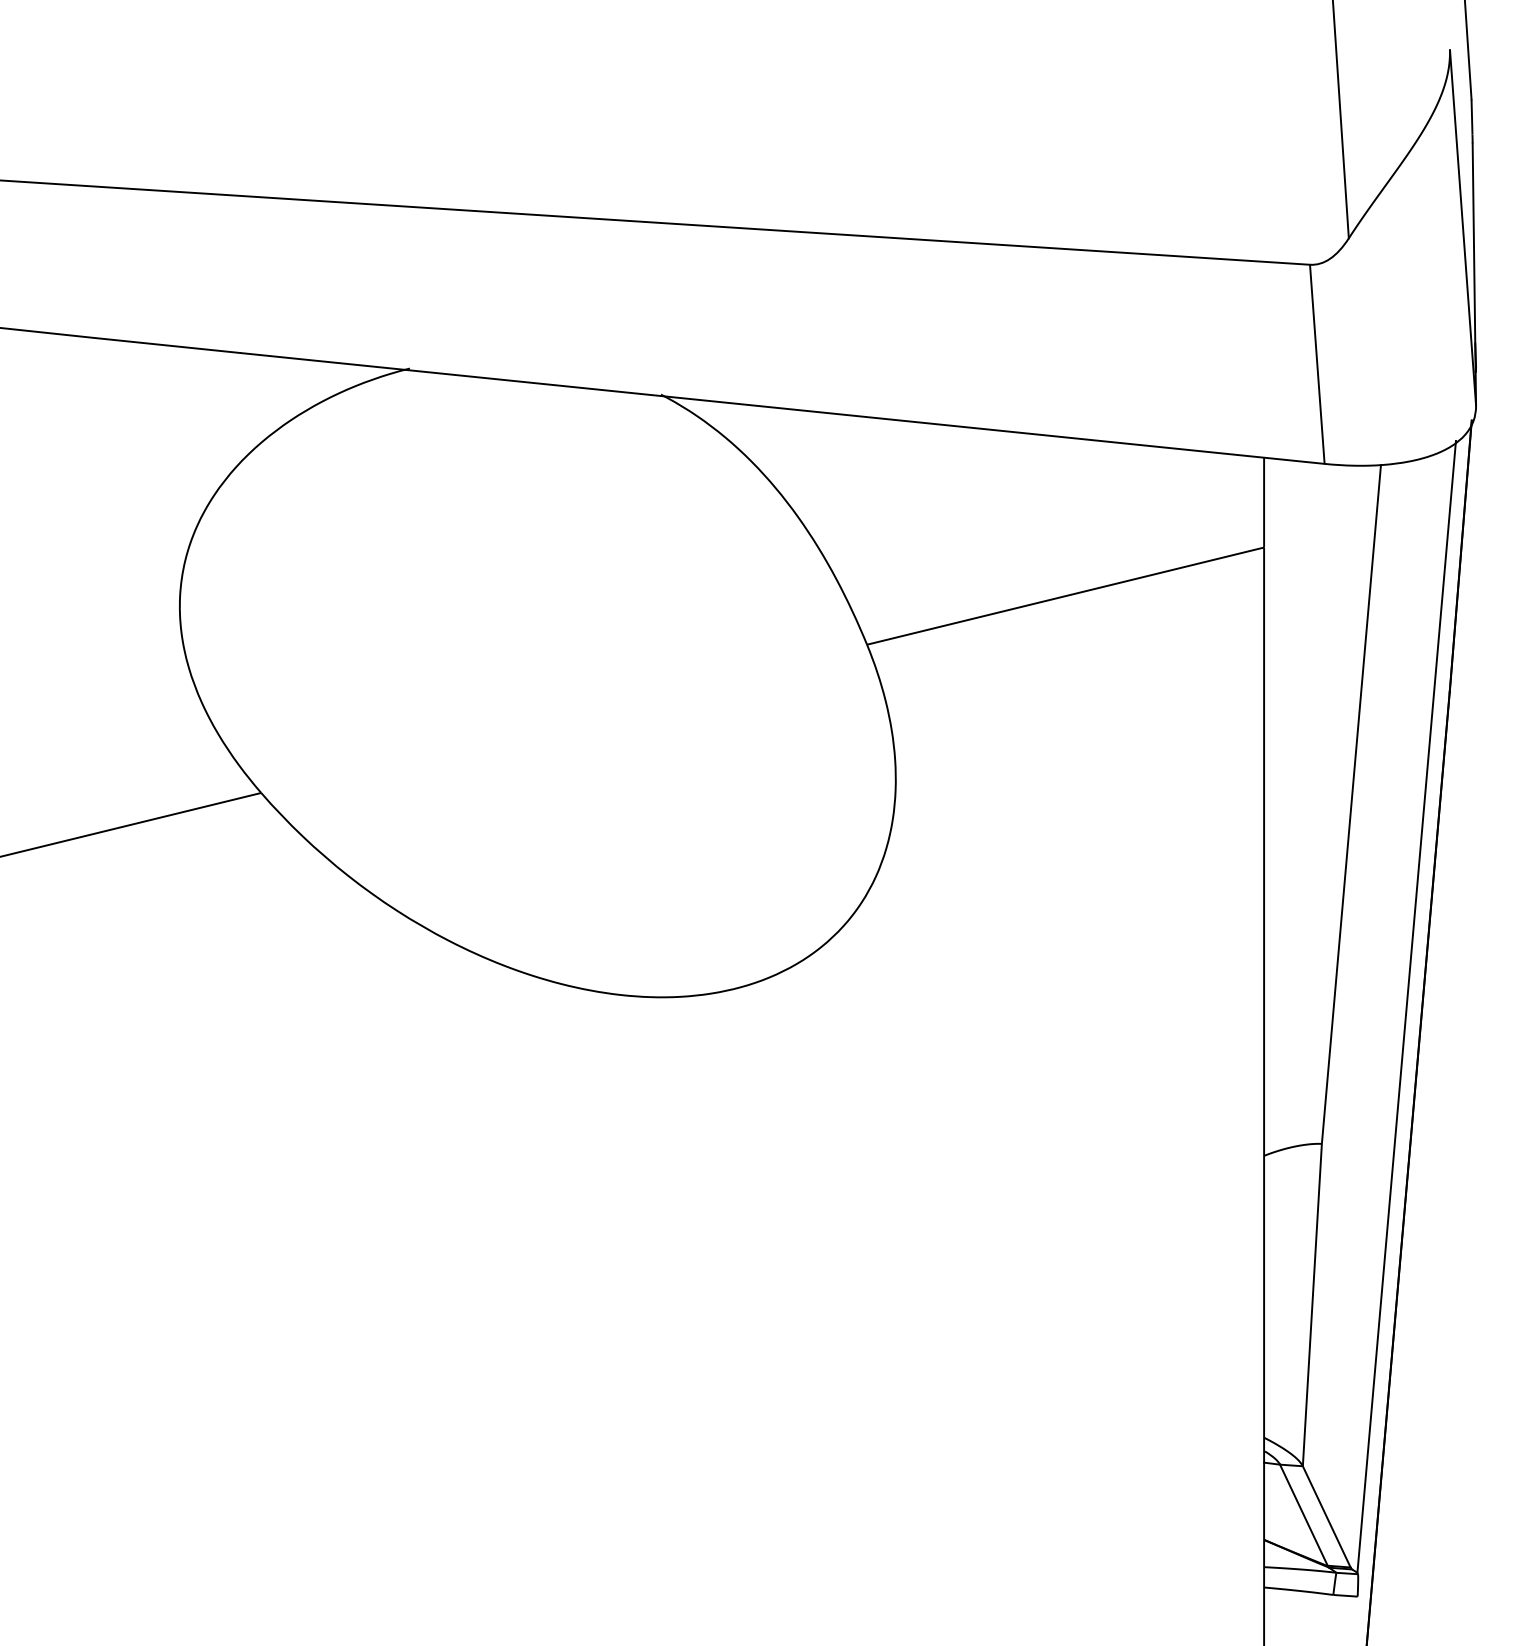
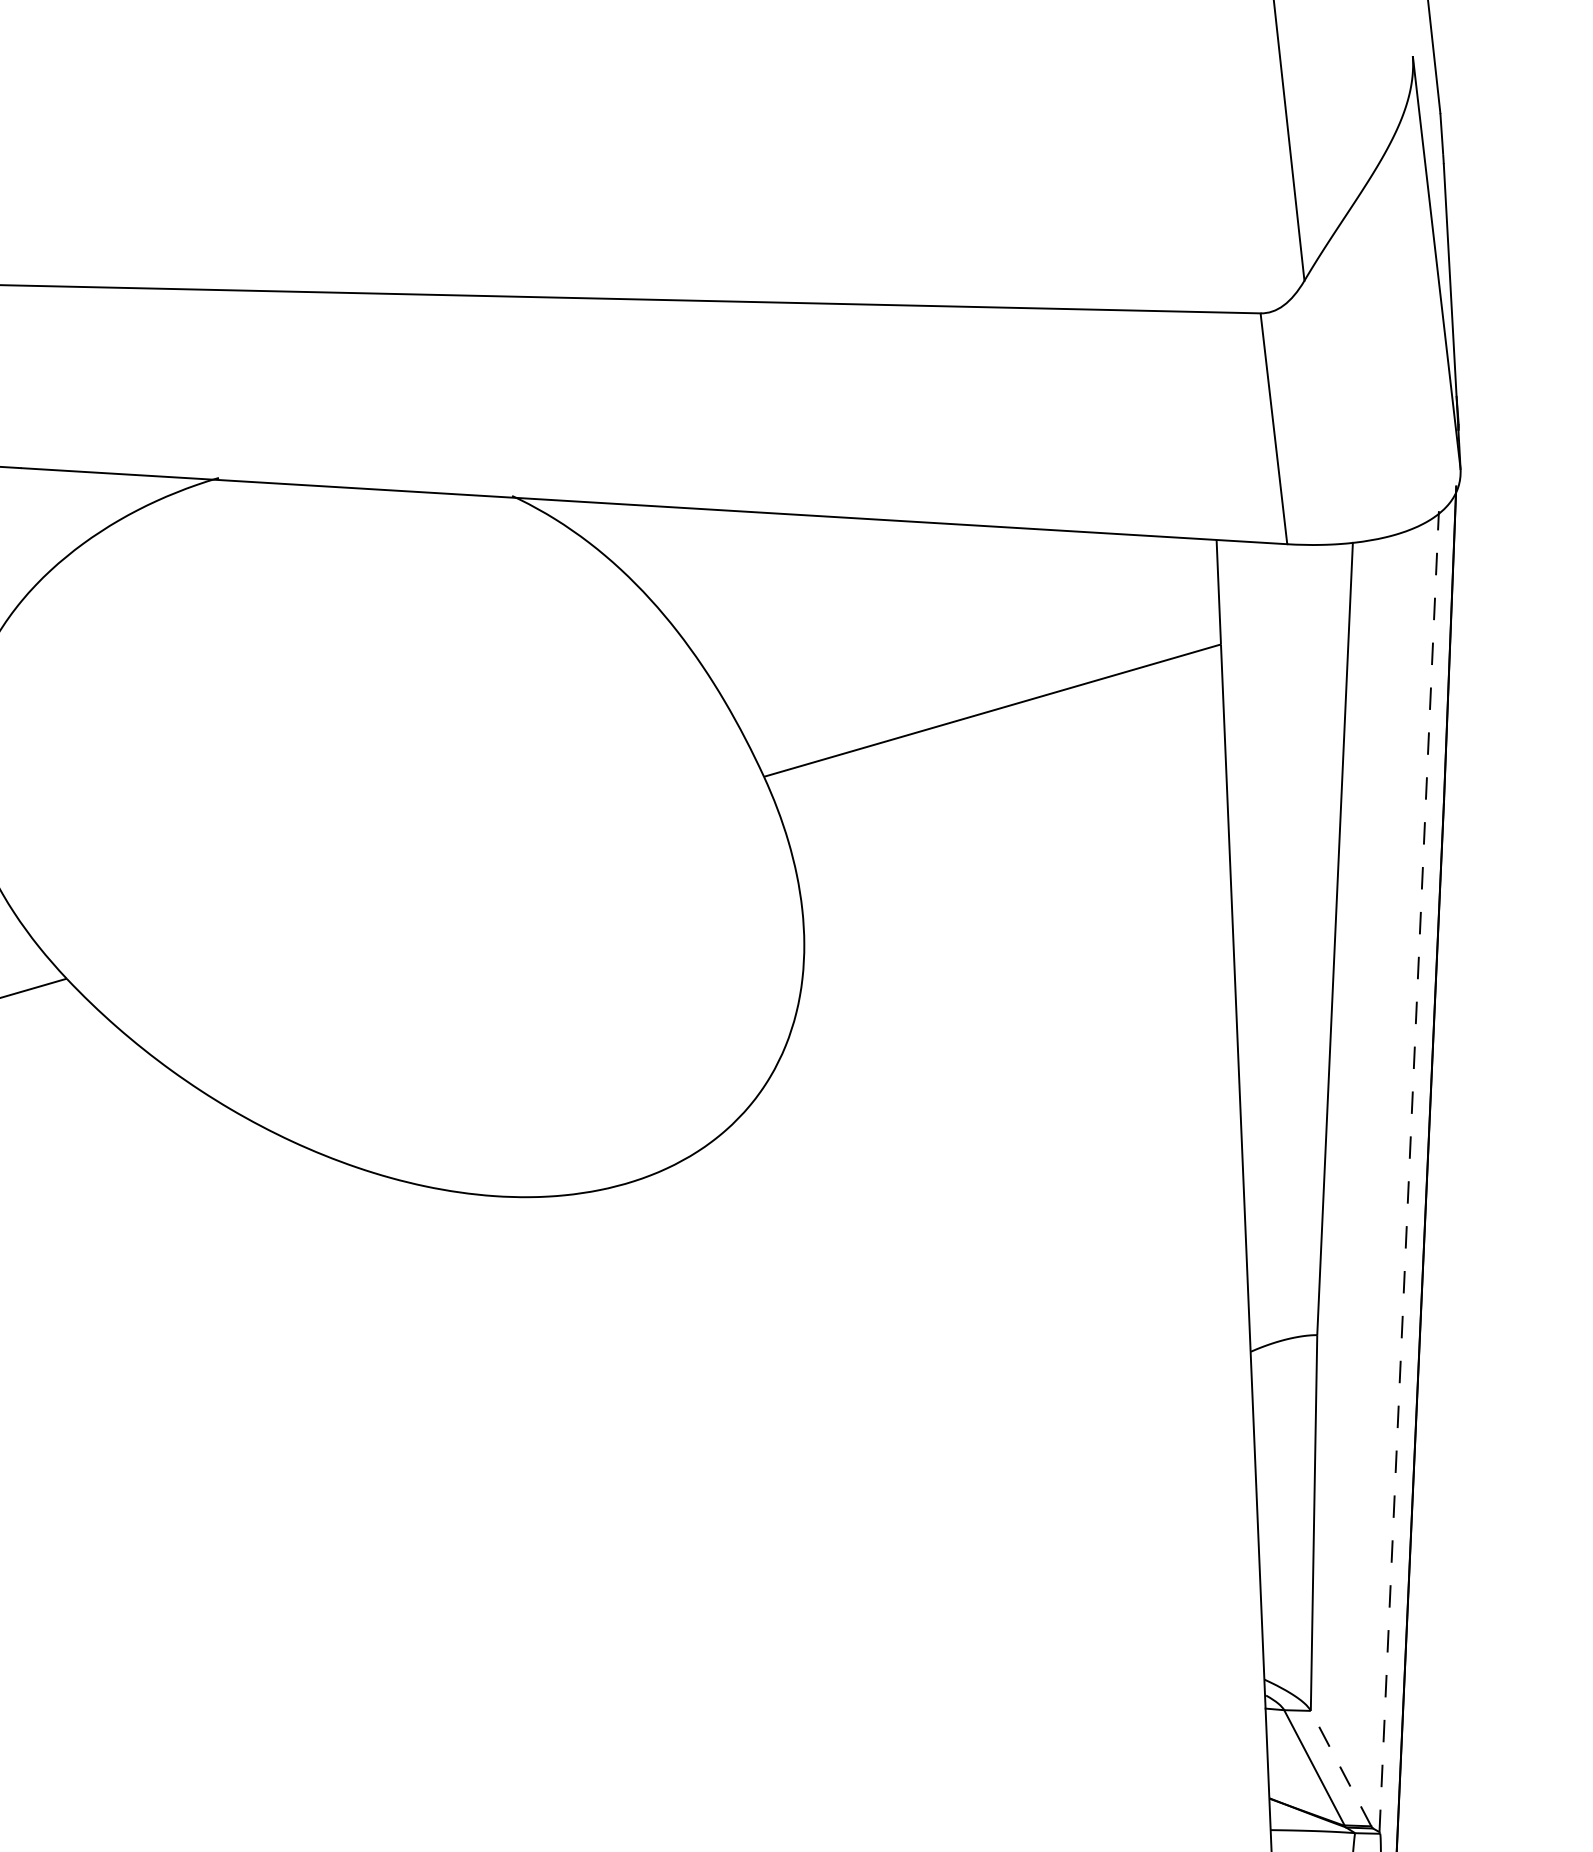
line: (1406, 1006) -> (1408, 1171), solid -> dashed
line: (1326, 1516) -> (1340, 1768), solid -> dashed

